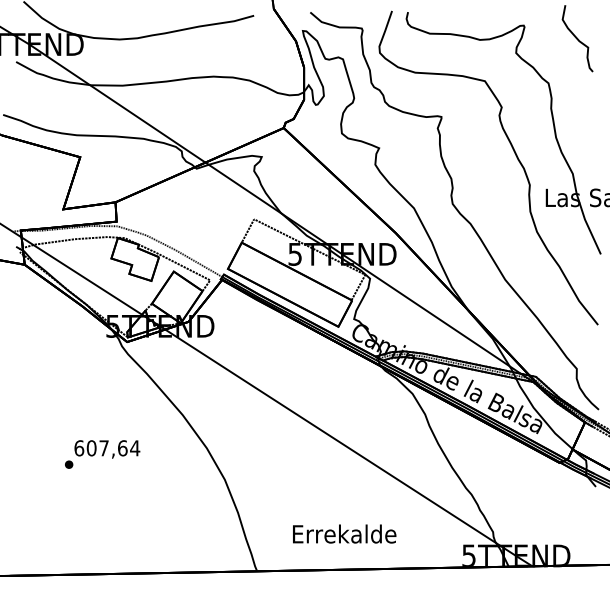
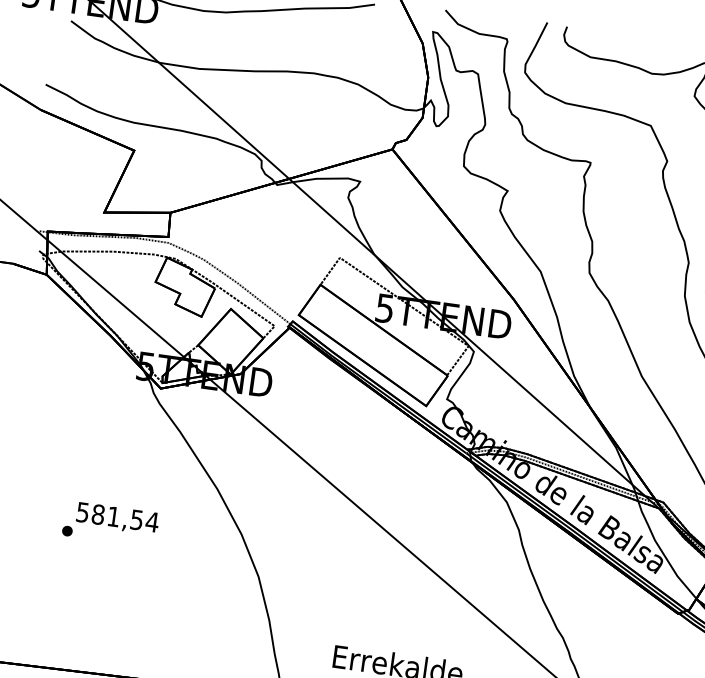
text: (100, 448) -> (109, 516), 607,64 -> 581,54

